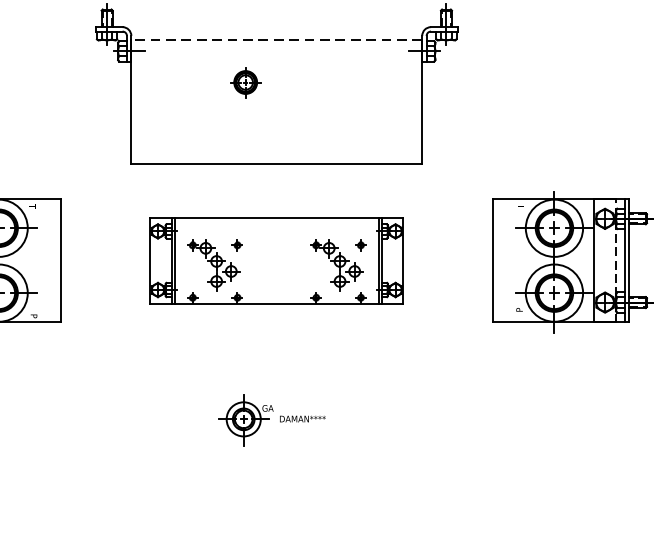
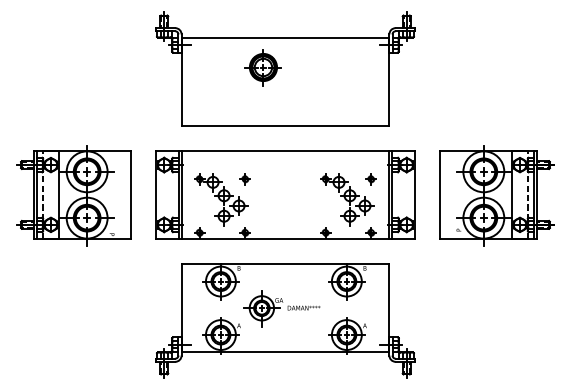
line: (276, 40) -> (285, 37), dashed -> solid
part: (244, 82) -> (262, 67), size x1.67
part: (276, 260) -> (285, 194), size x1.43
part: (276, 436) -> (285, 320), added

